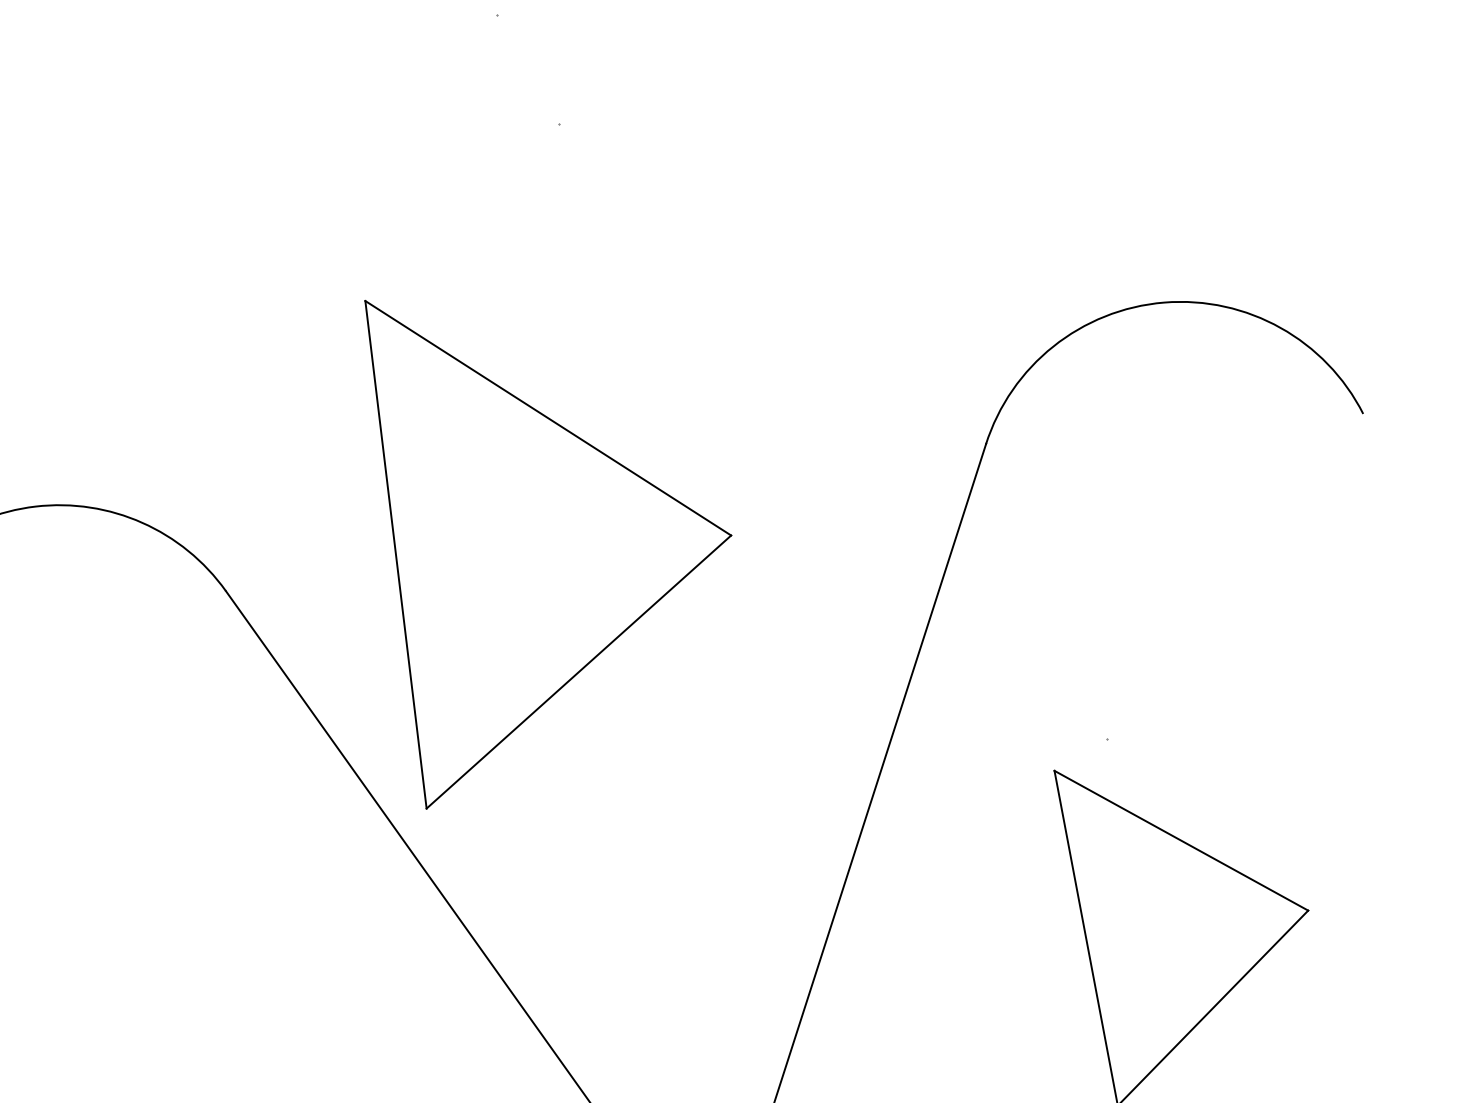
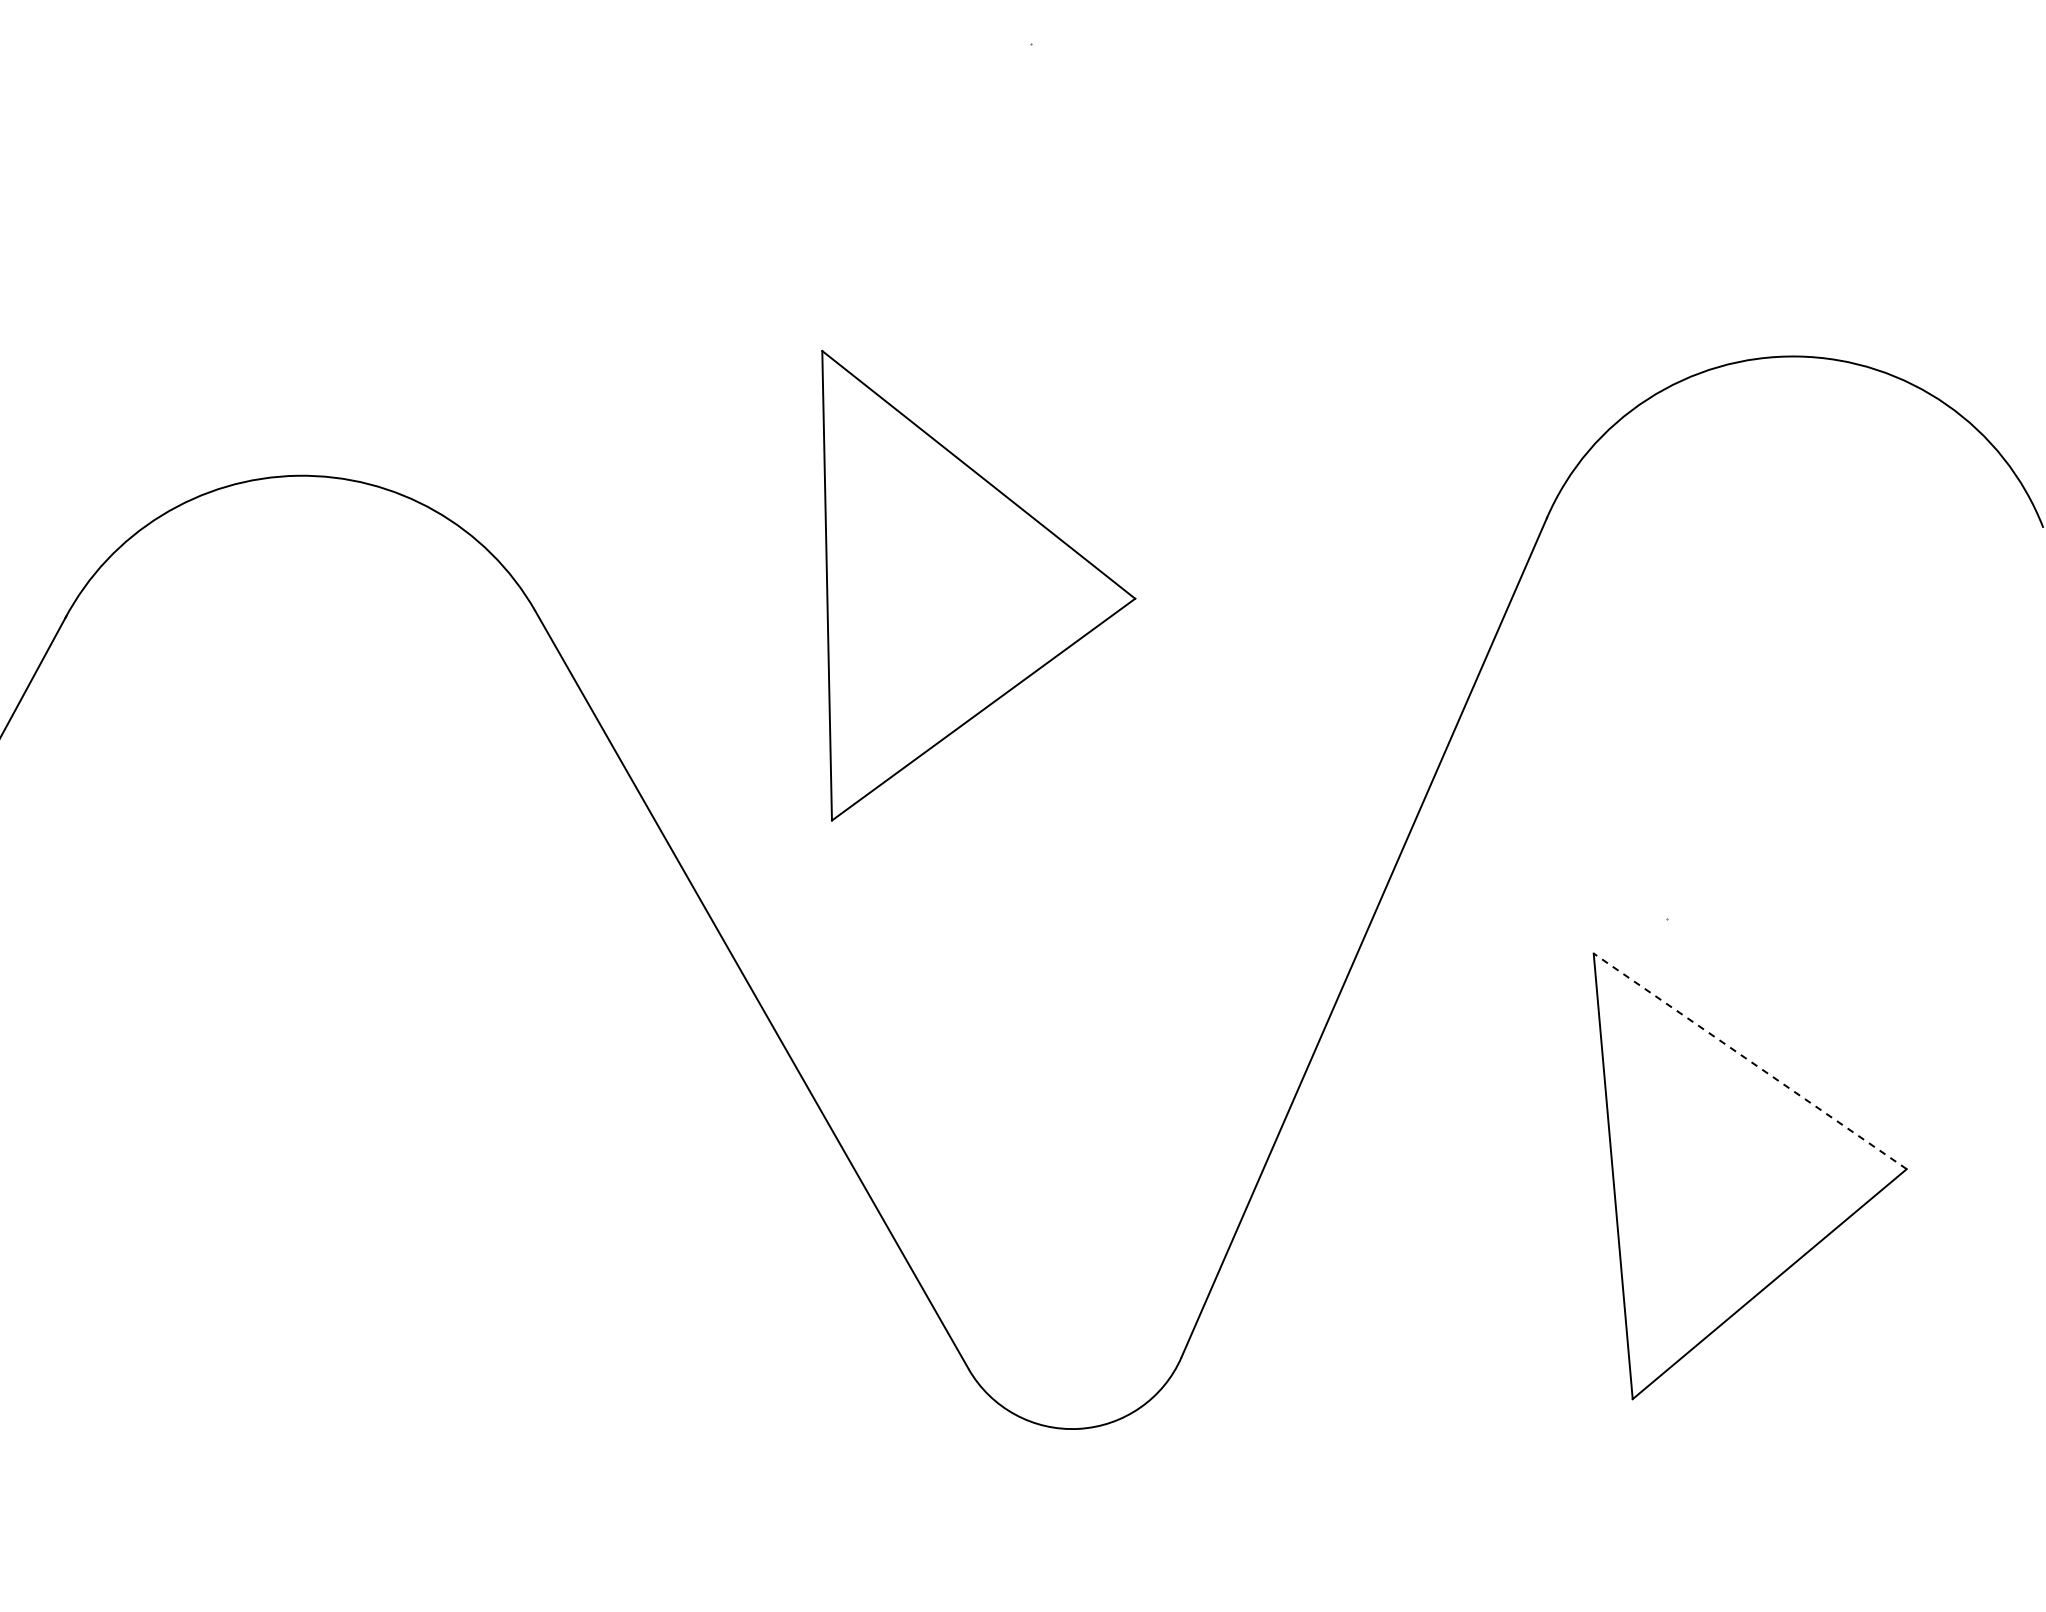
part: (560, 538) -> (978, 585), size x0.7
line: (1180, 840) -> (1749, 1061), solid -> dashed

